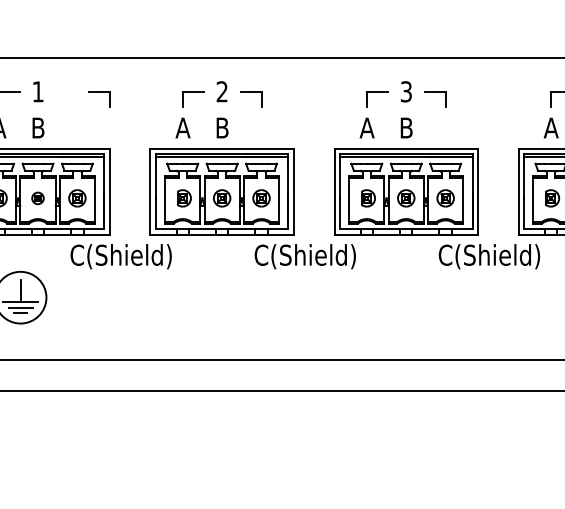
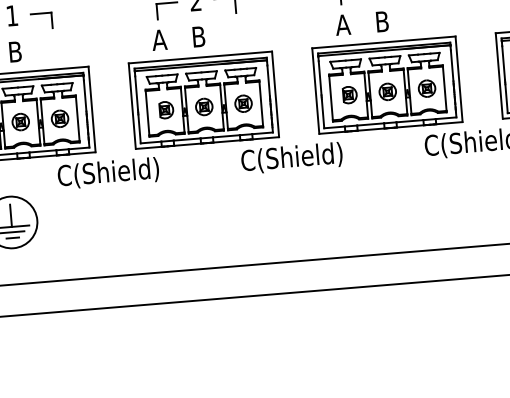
part: (99, 92) -> (41, 14), moved
part: (37, 198) -> (20, 122), size x1.43

